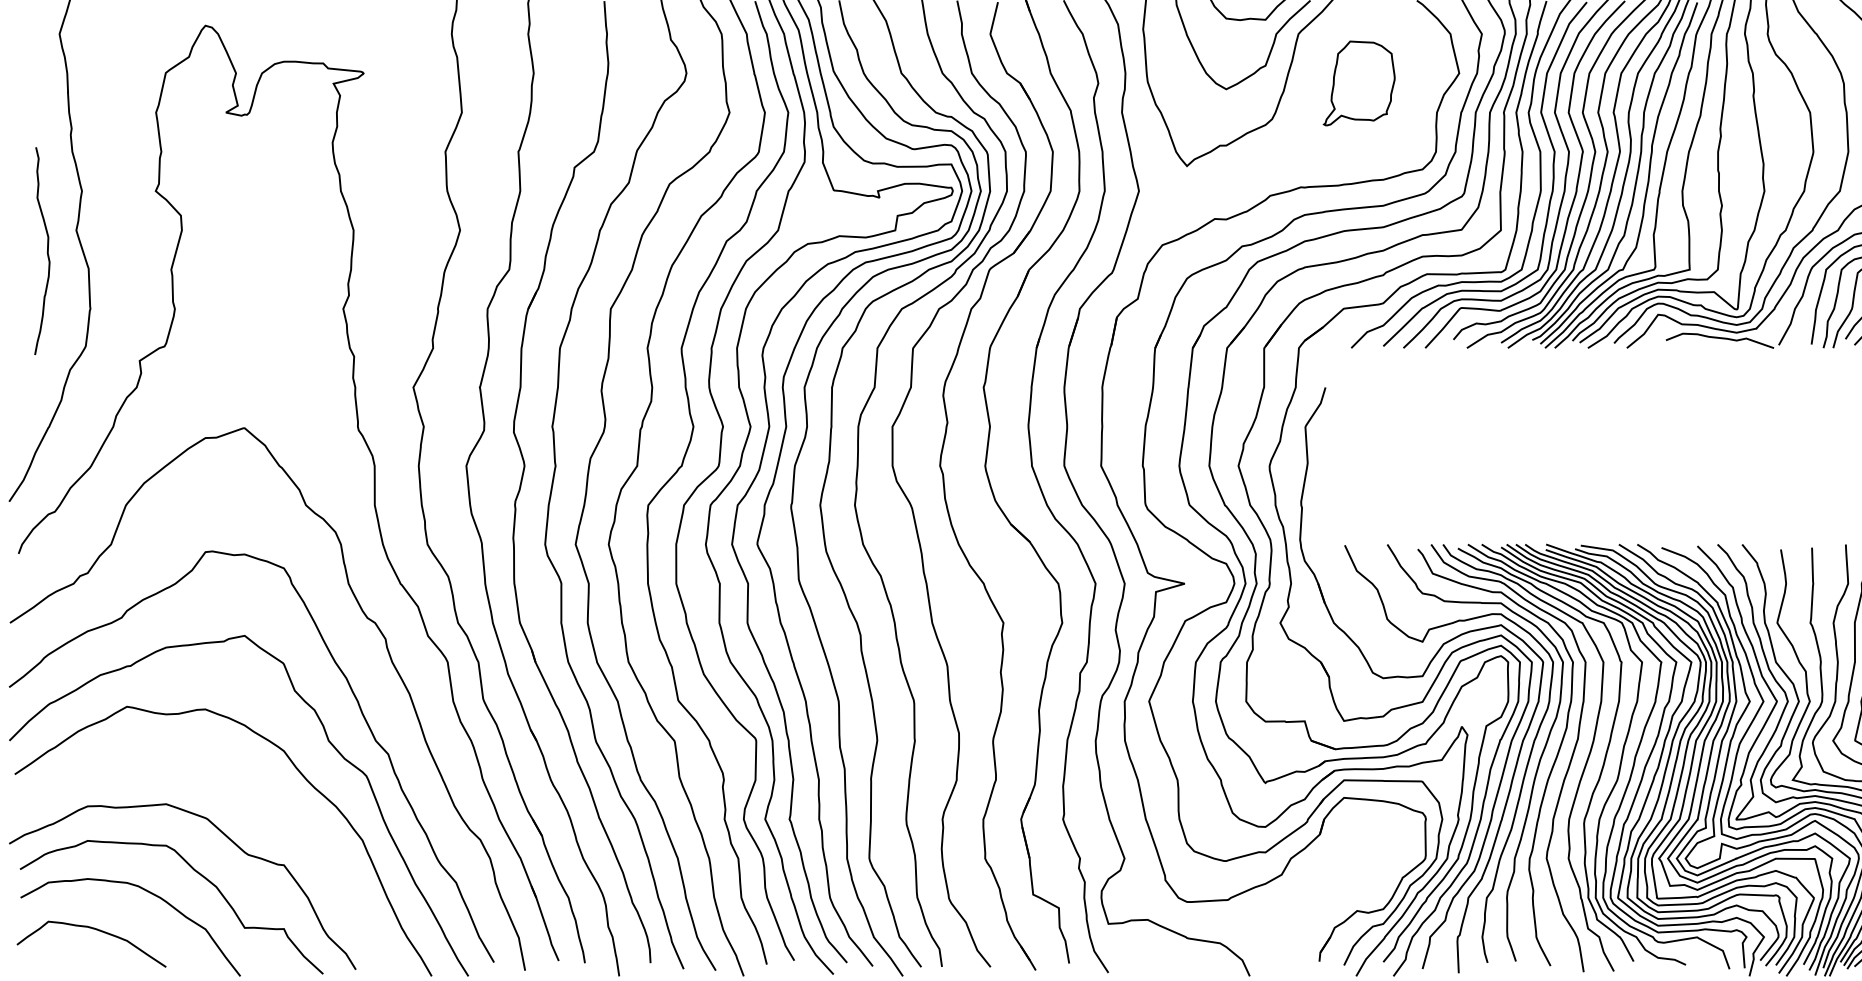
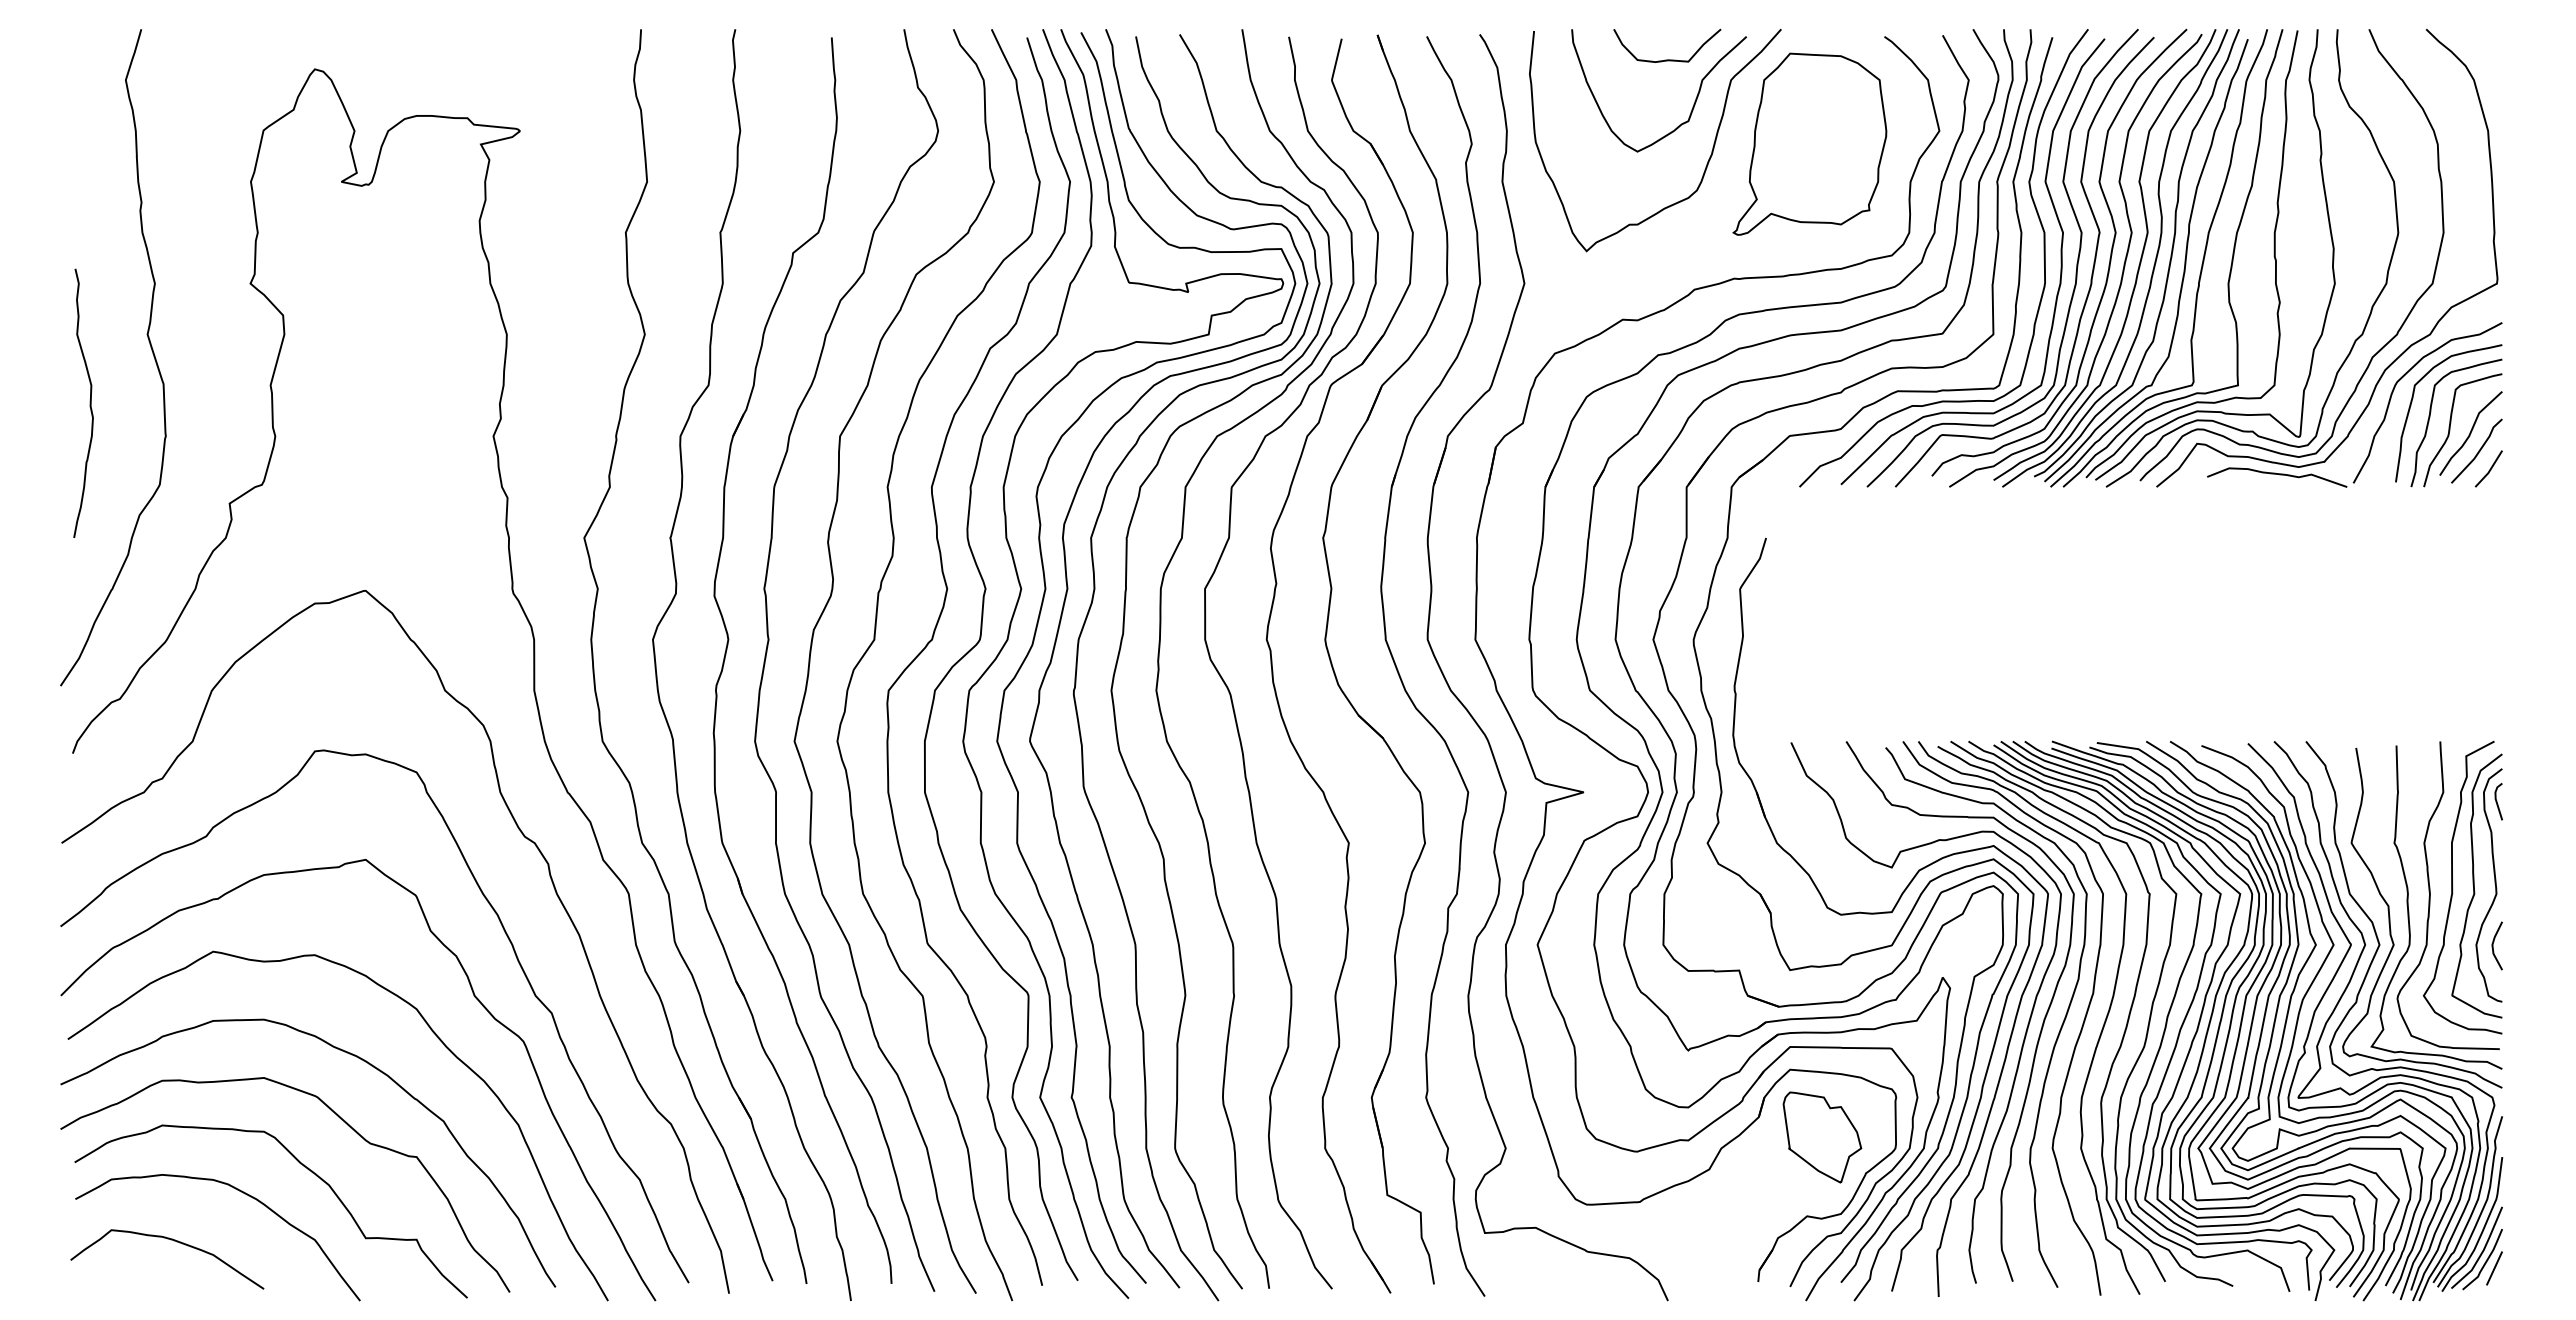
part: (1359, 82) -> (1809, 143), size x1.67
curve: (46, 250) -> (89, 402), moved
curve: (233, 786) -> (351, 1055), added
part: (1369, 850) -> (1822, 1137), added

